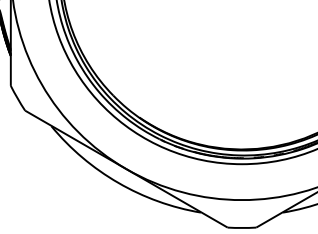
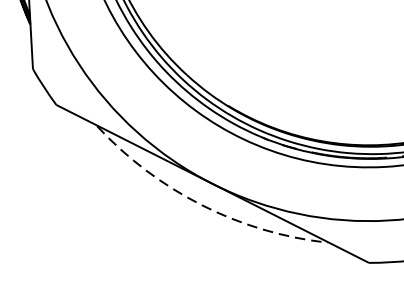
arc: (118, 182) -> (202, 204), solid -> dashed

